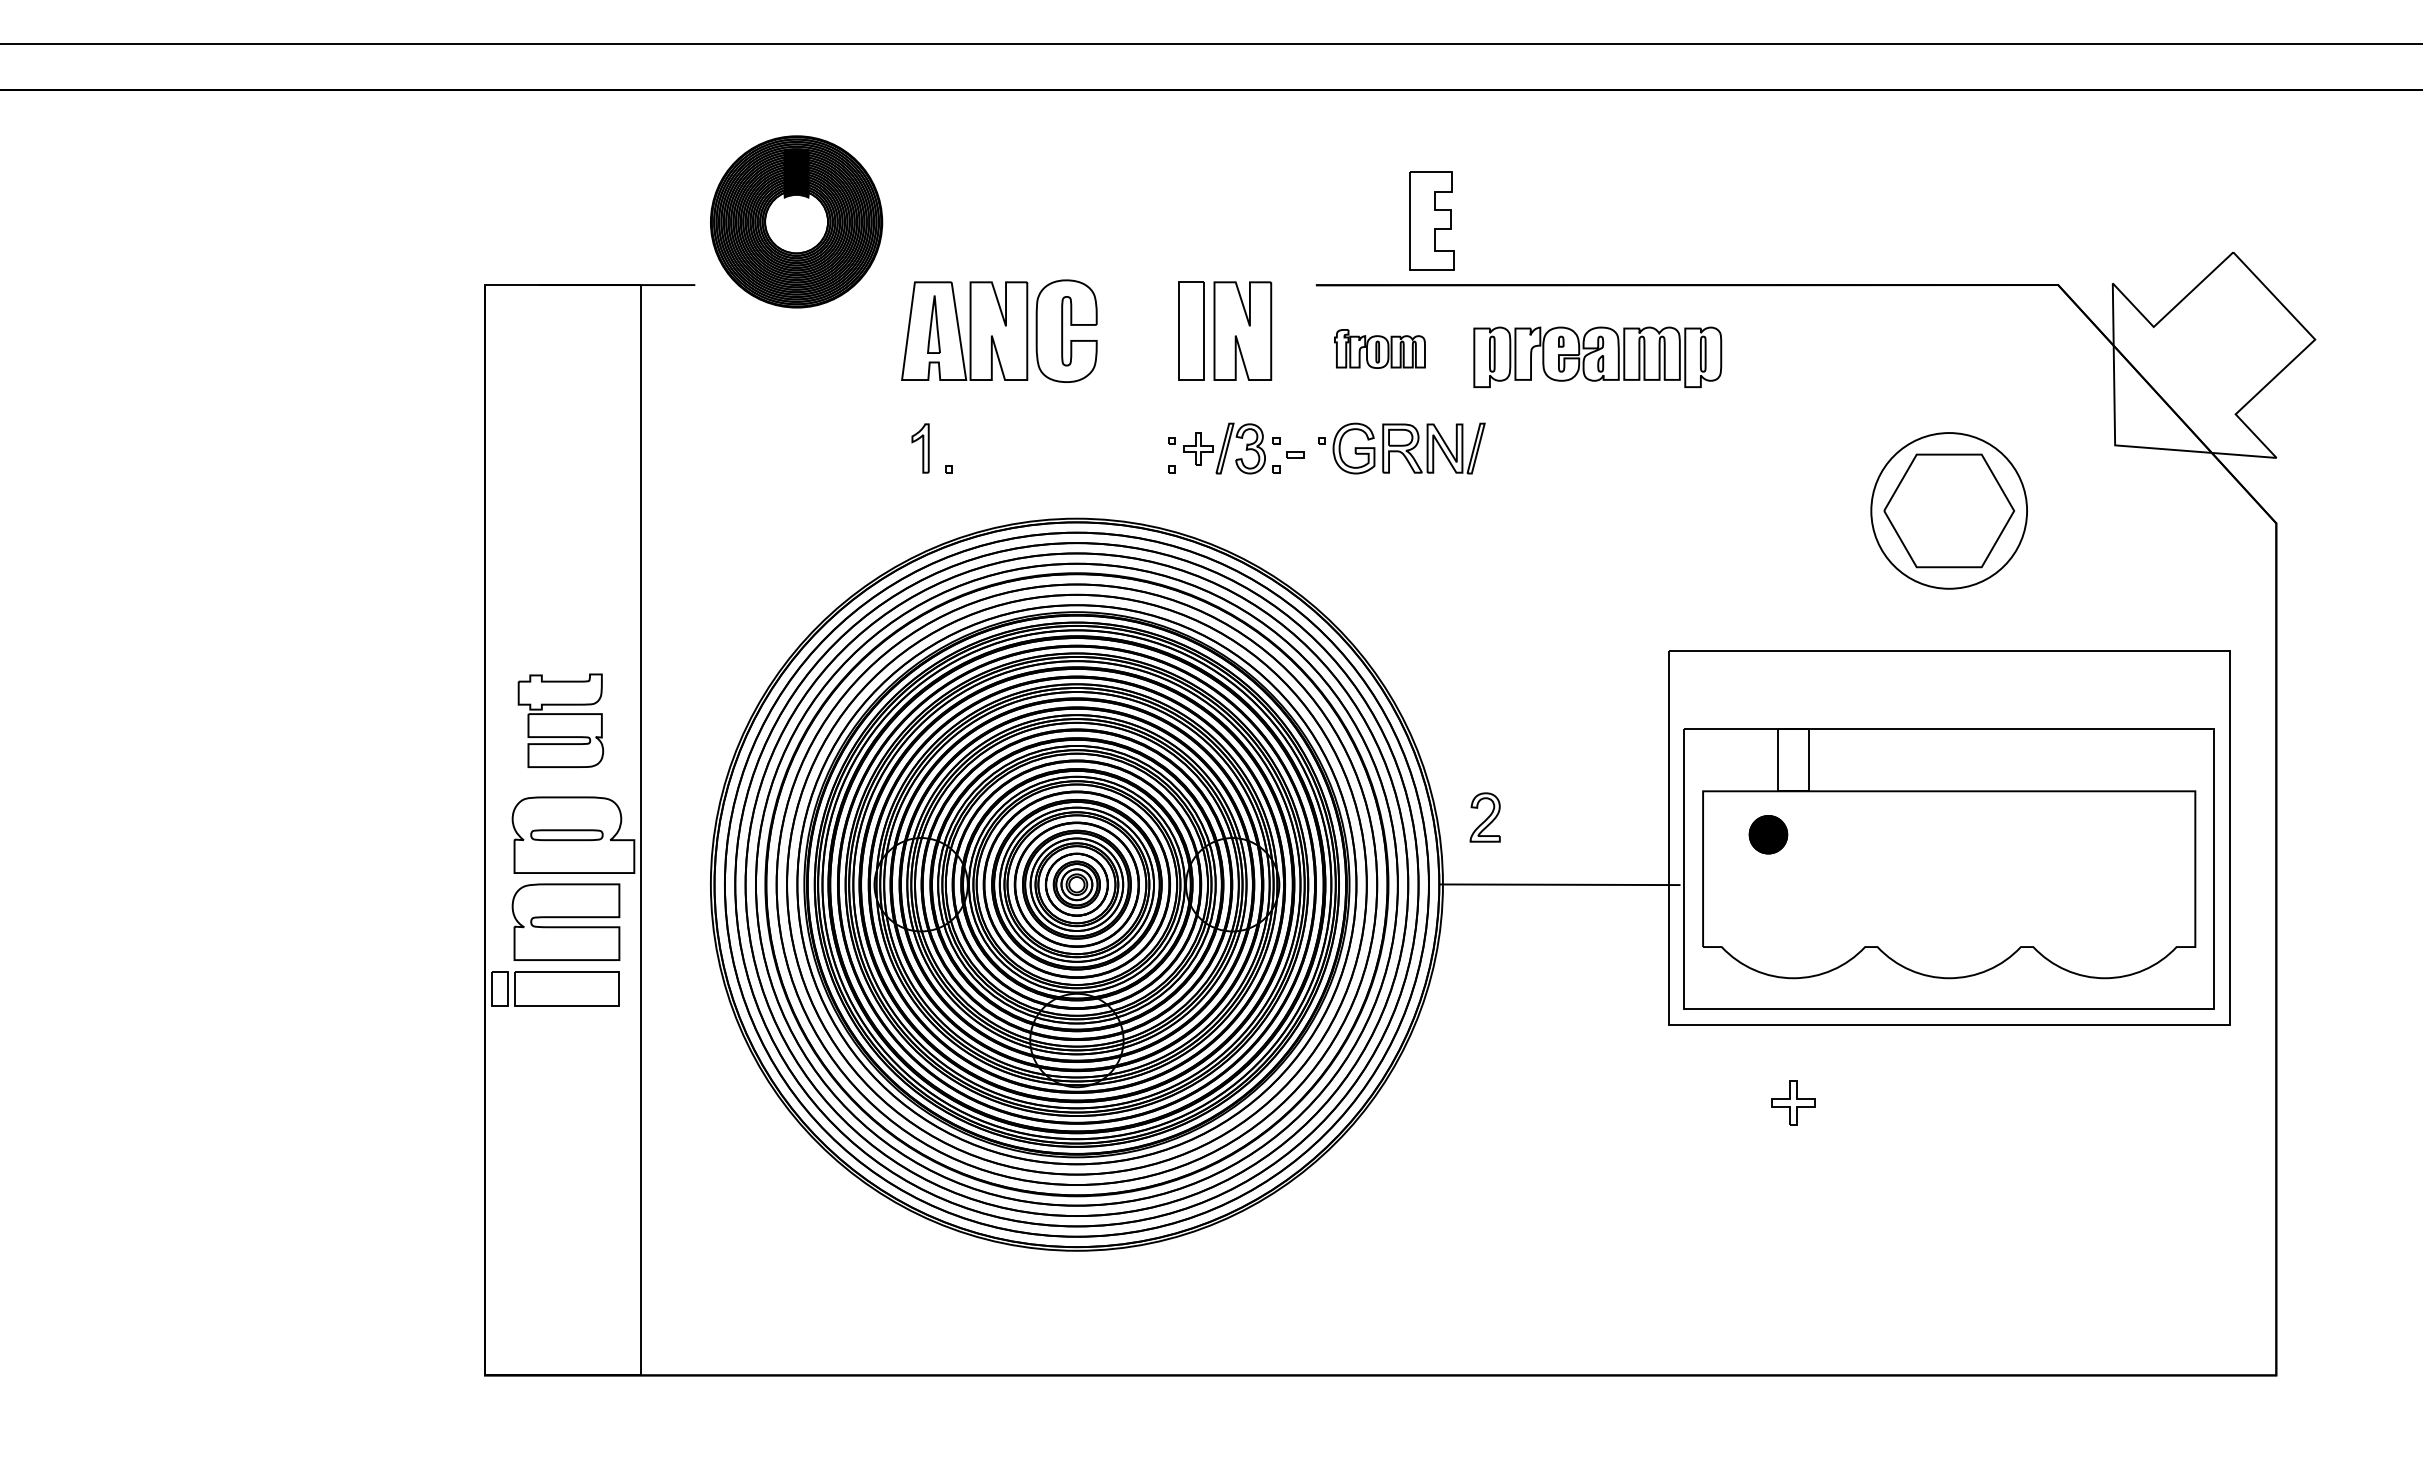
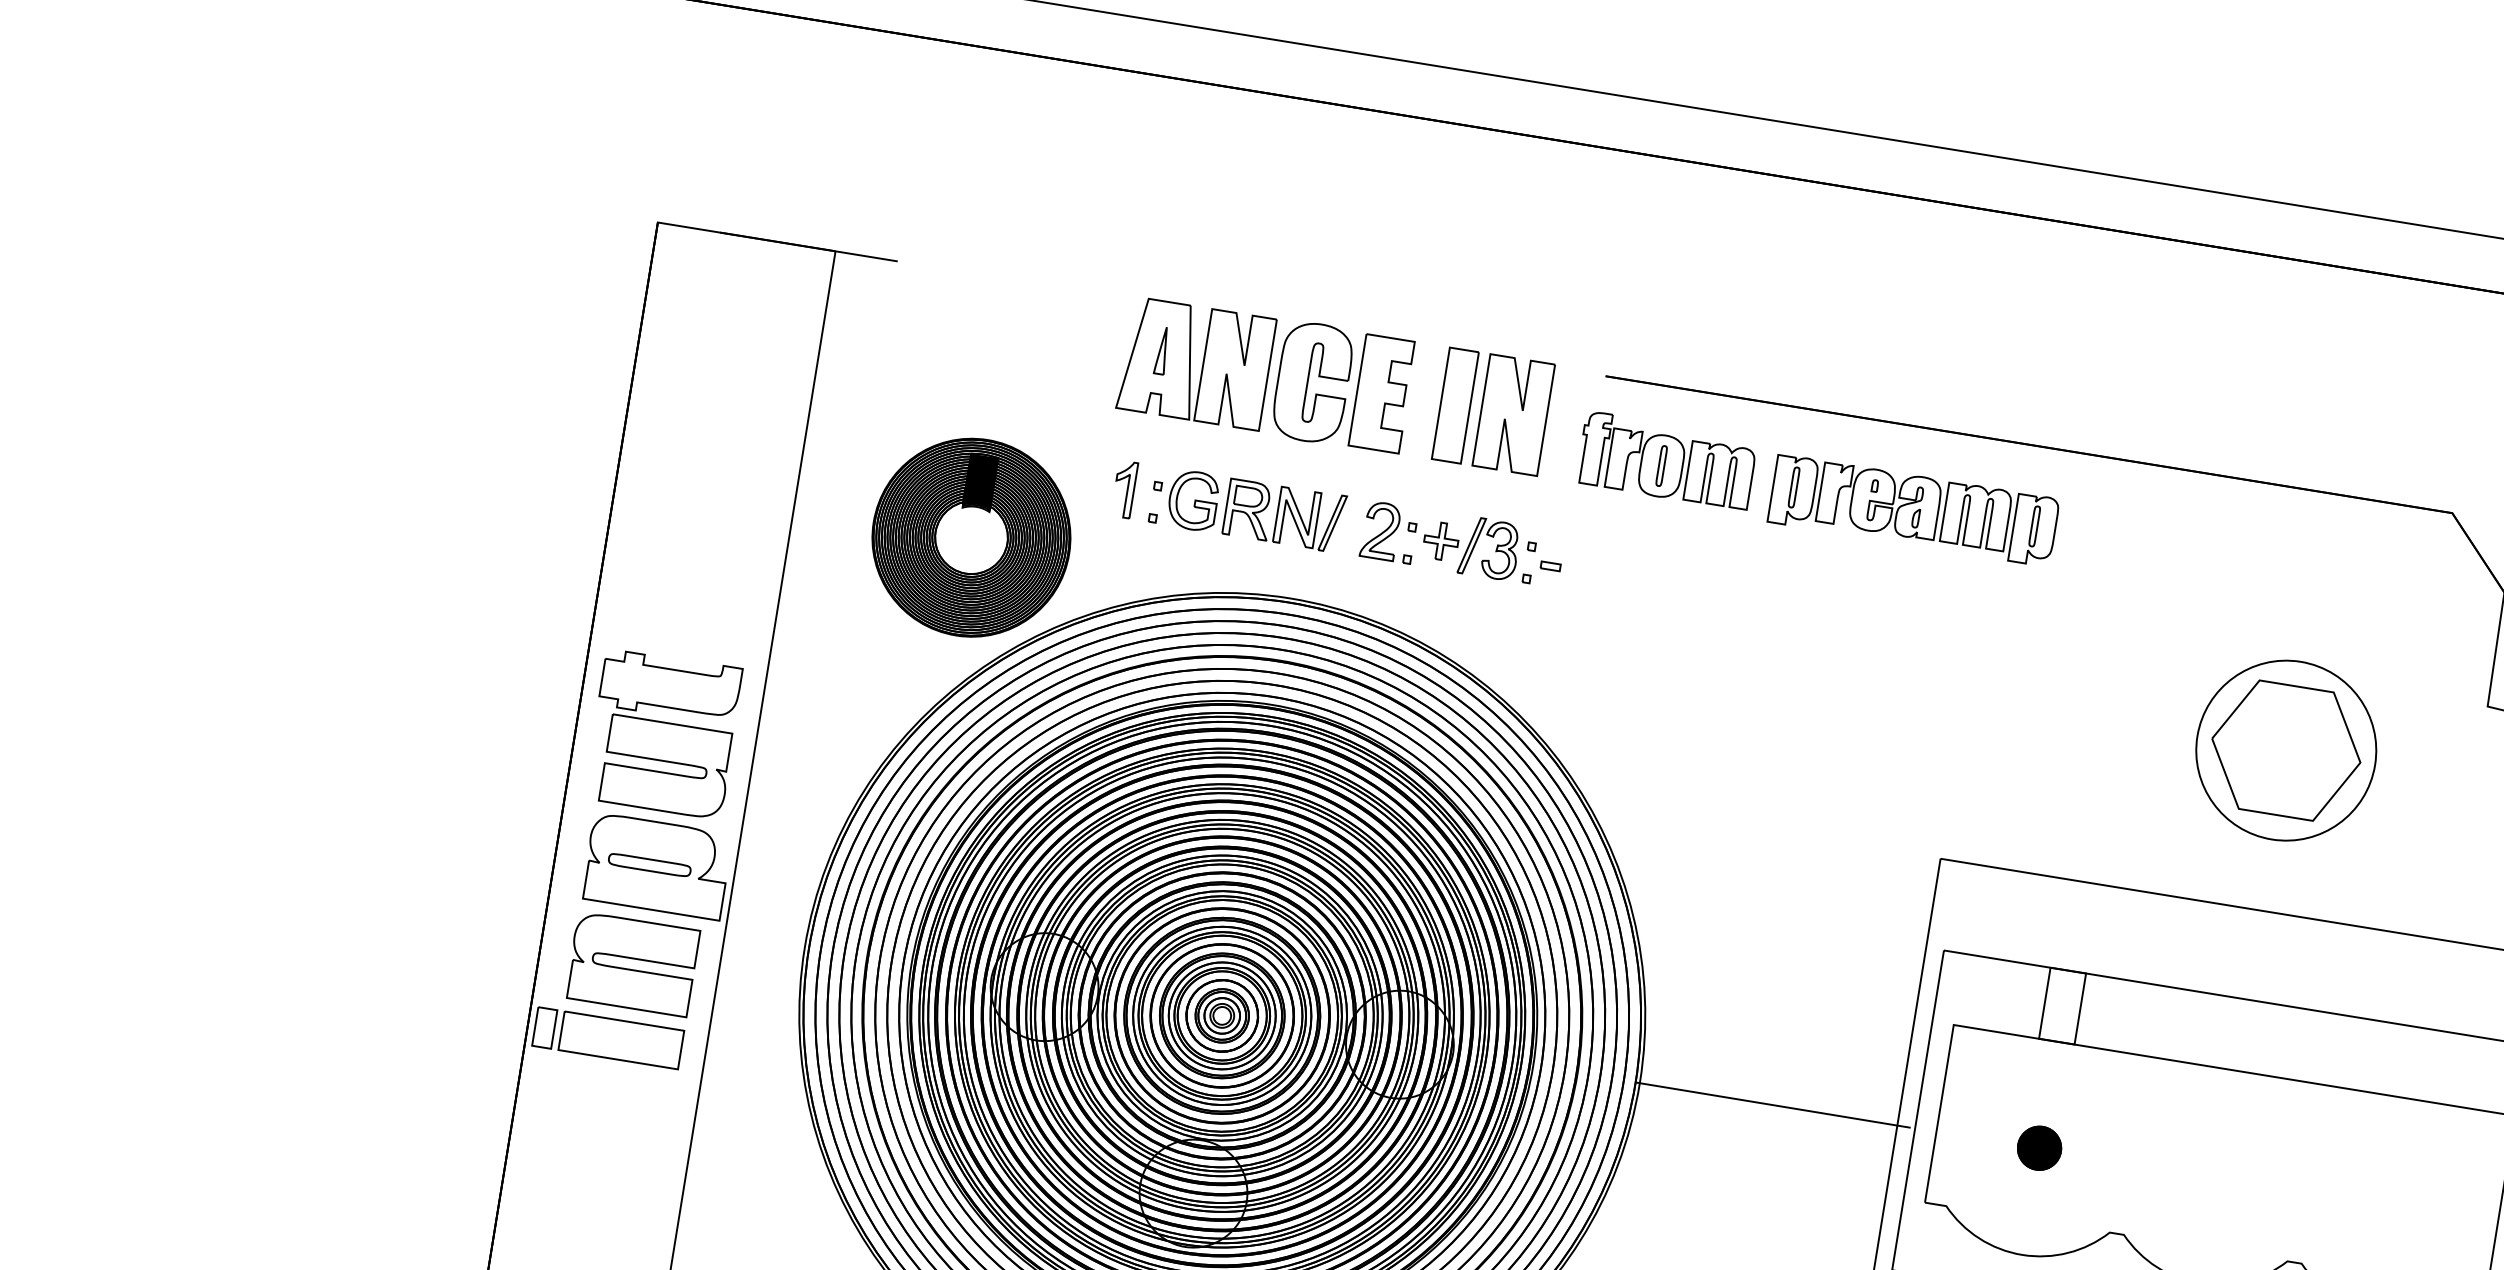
part: (1431, 220) -> (1382, 393), moved
part: (796, 221) -> (971, 537), moved
part: (933, 325) -> (1161, 351), size x0.71
part: (1379, 348) -> (1666, 460), size x1.67
part: (1401, 448) -> (1247, 509), moved
part: (560, 720) -> (663, 733), size x1.43
part: (1484, 817) -> (1379, 530), moved
part: (1768, 834) -> (2039, 1148), moved

